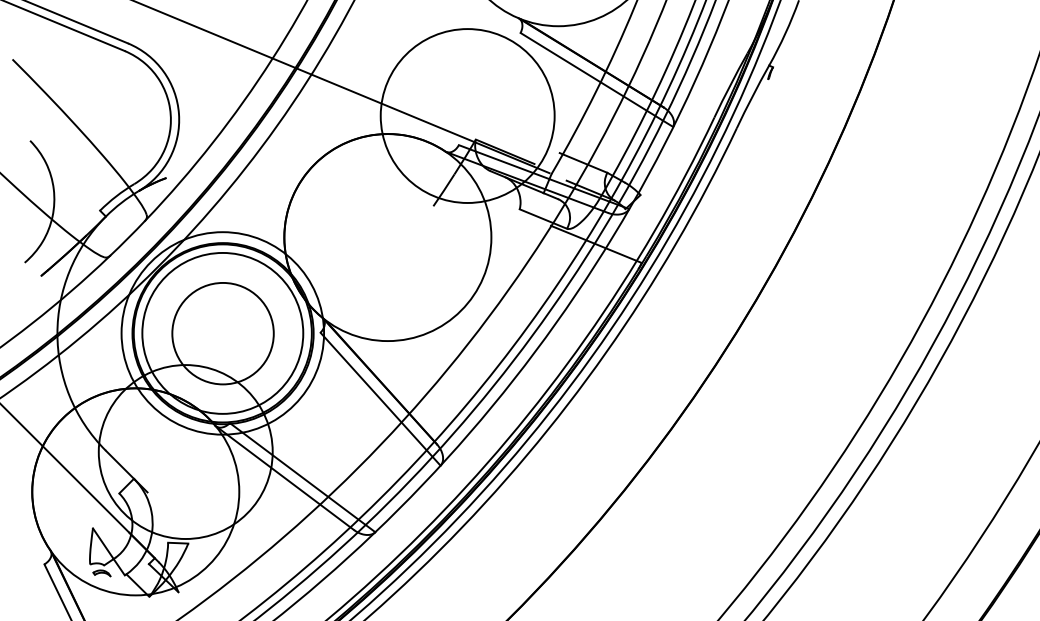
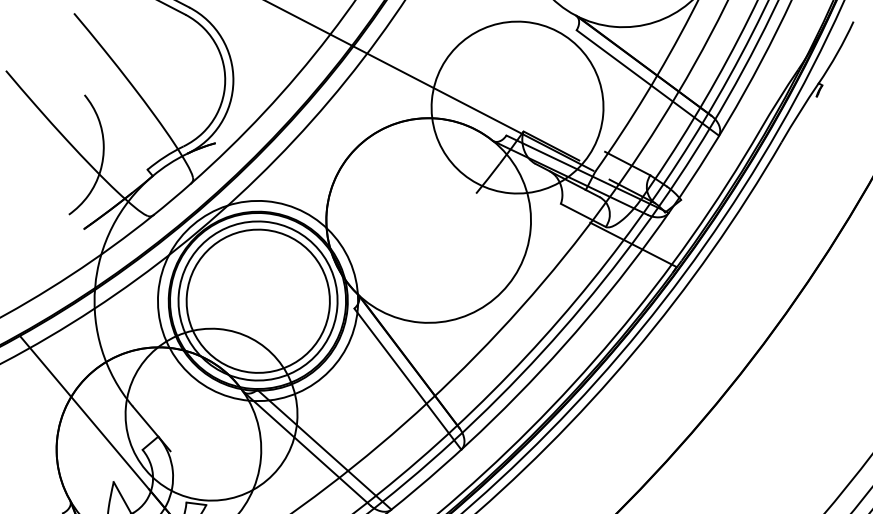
circle: (222, 333) -> (257, 301), size x1.43

